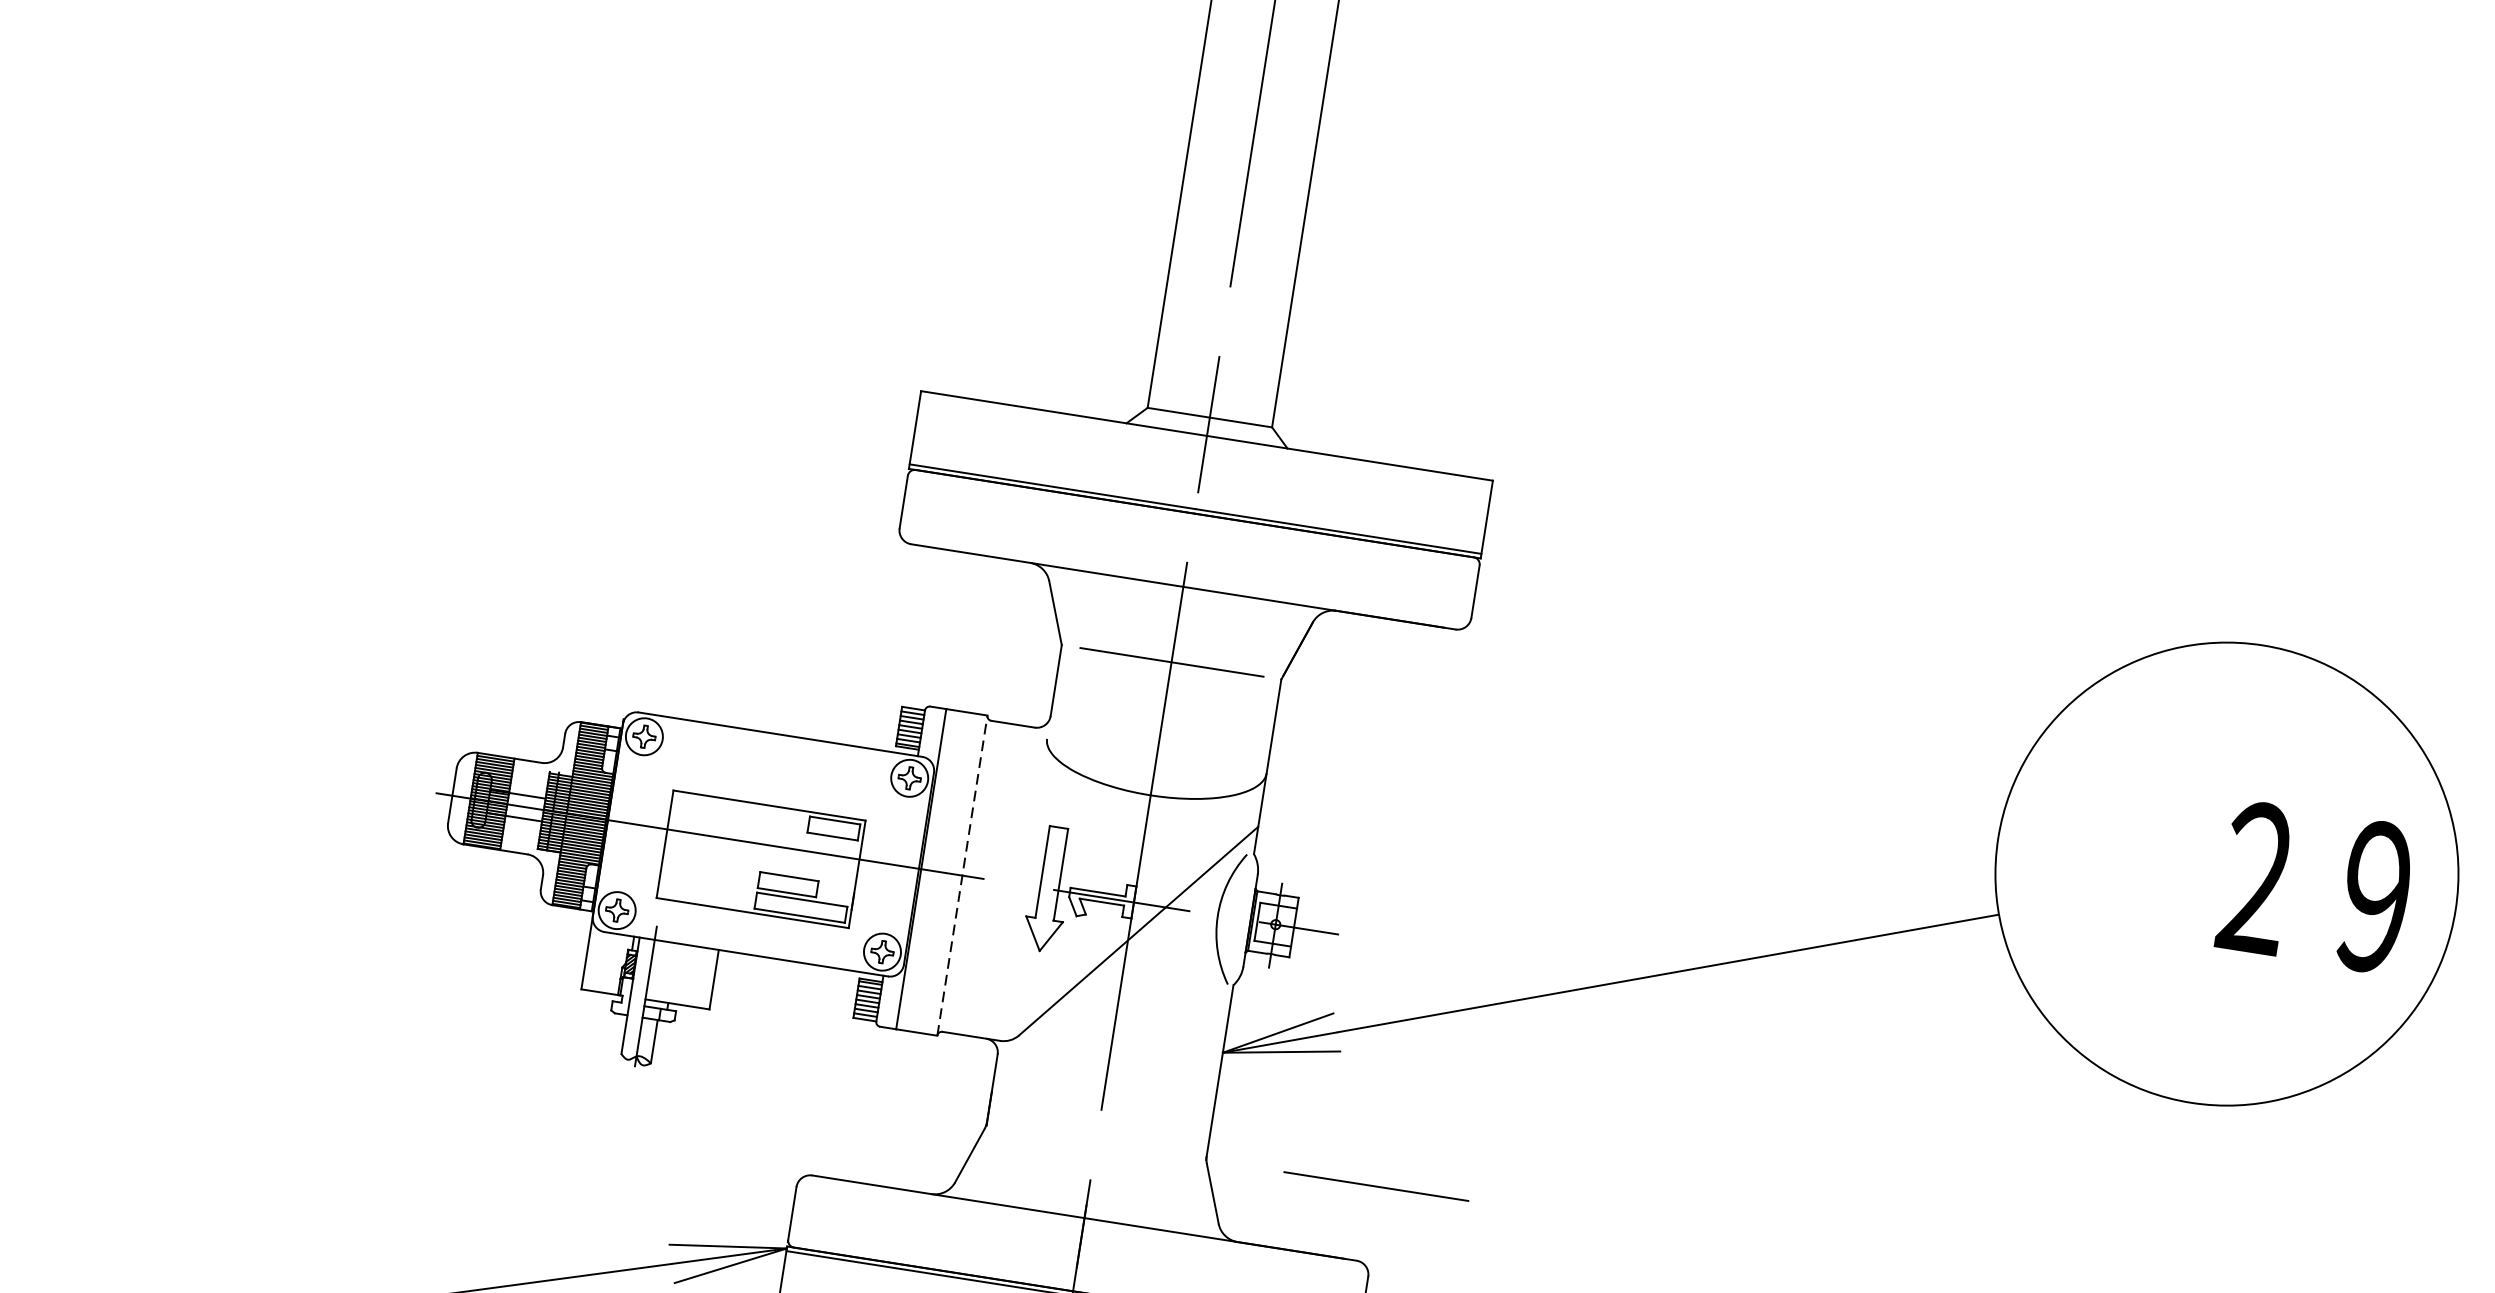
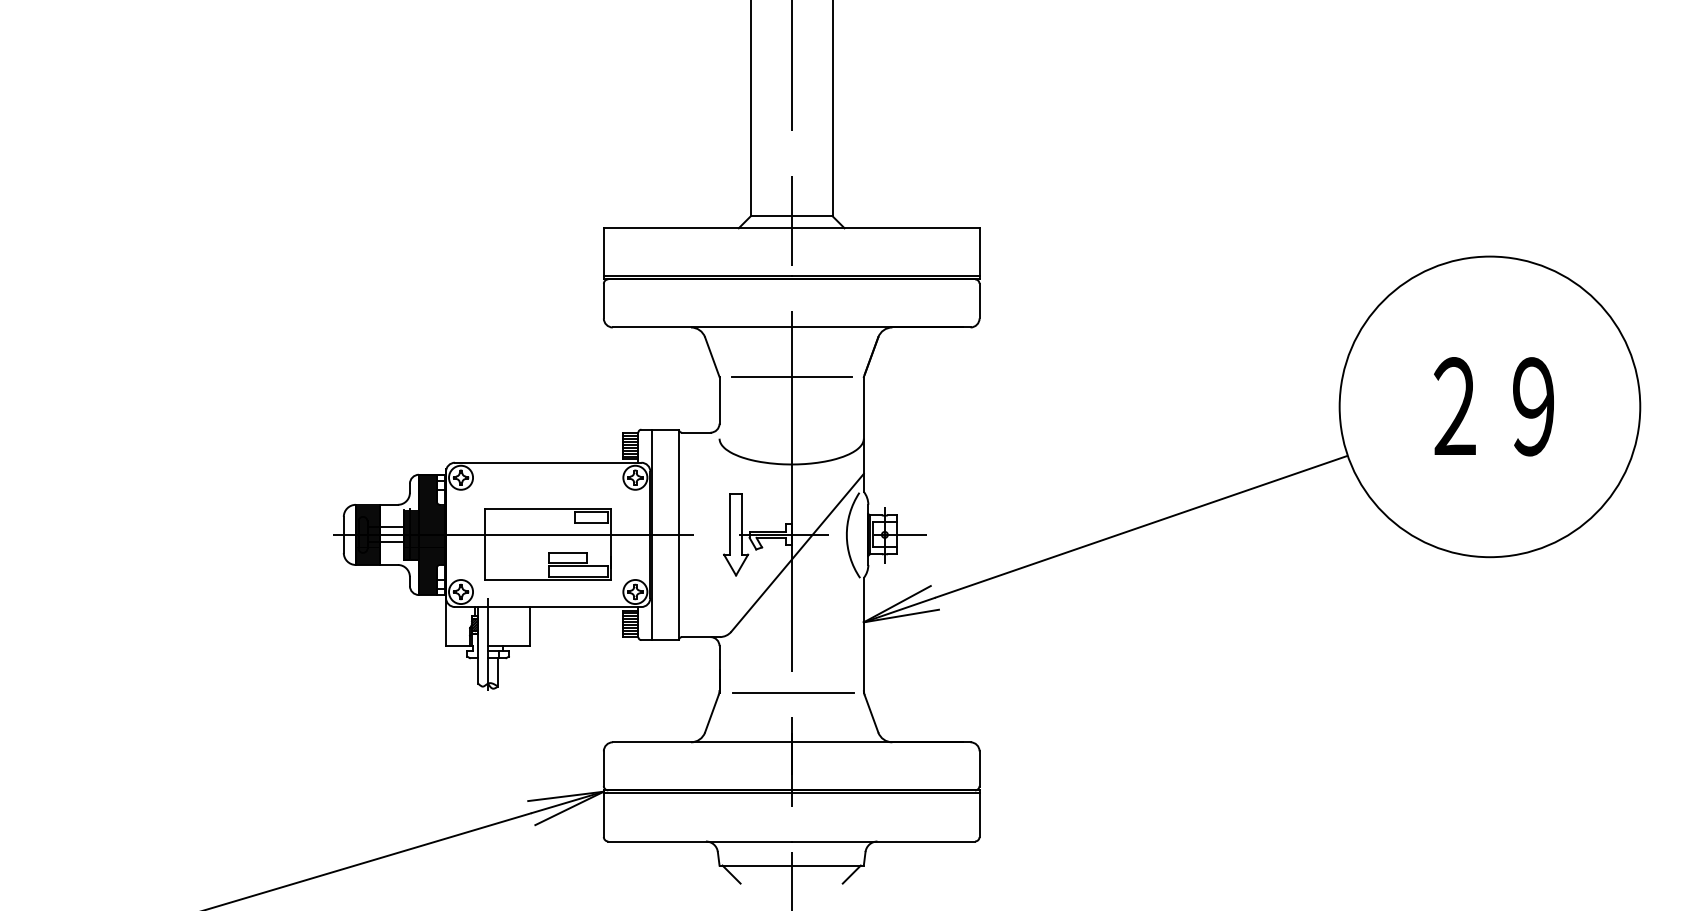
line: (961, 874) -> (678, 534), dashed -> solid
text: (2314, 887) -> (1493, 406), moved
line: (1376, 1186) -> (793, 692), moved

